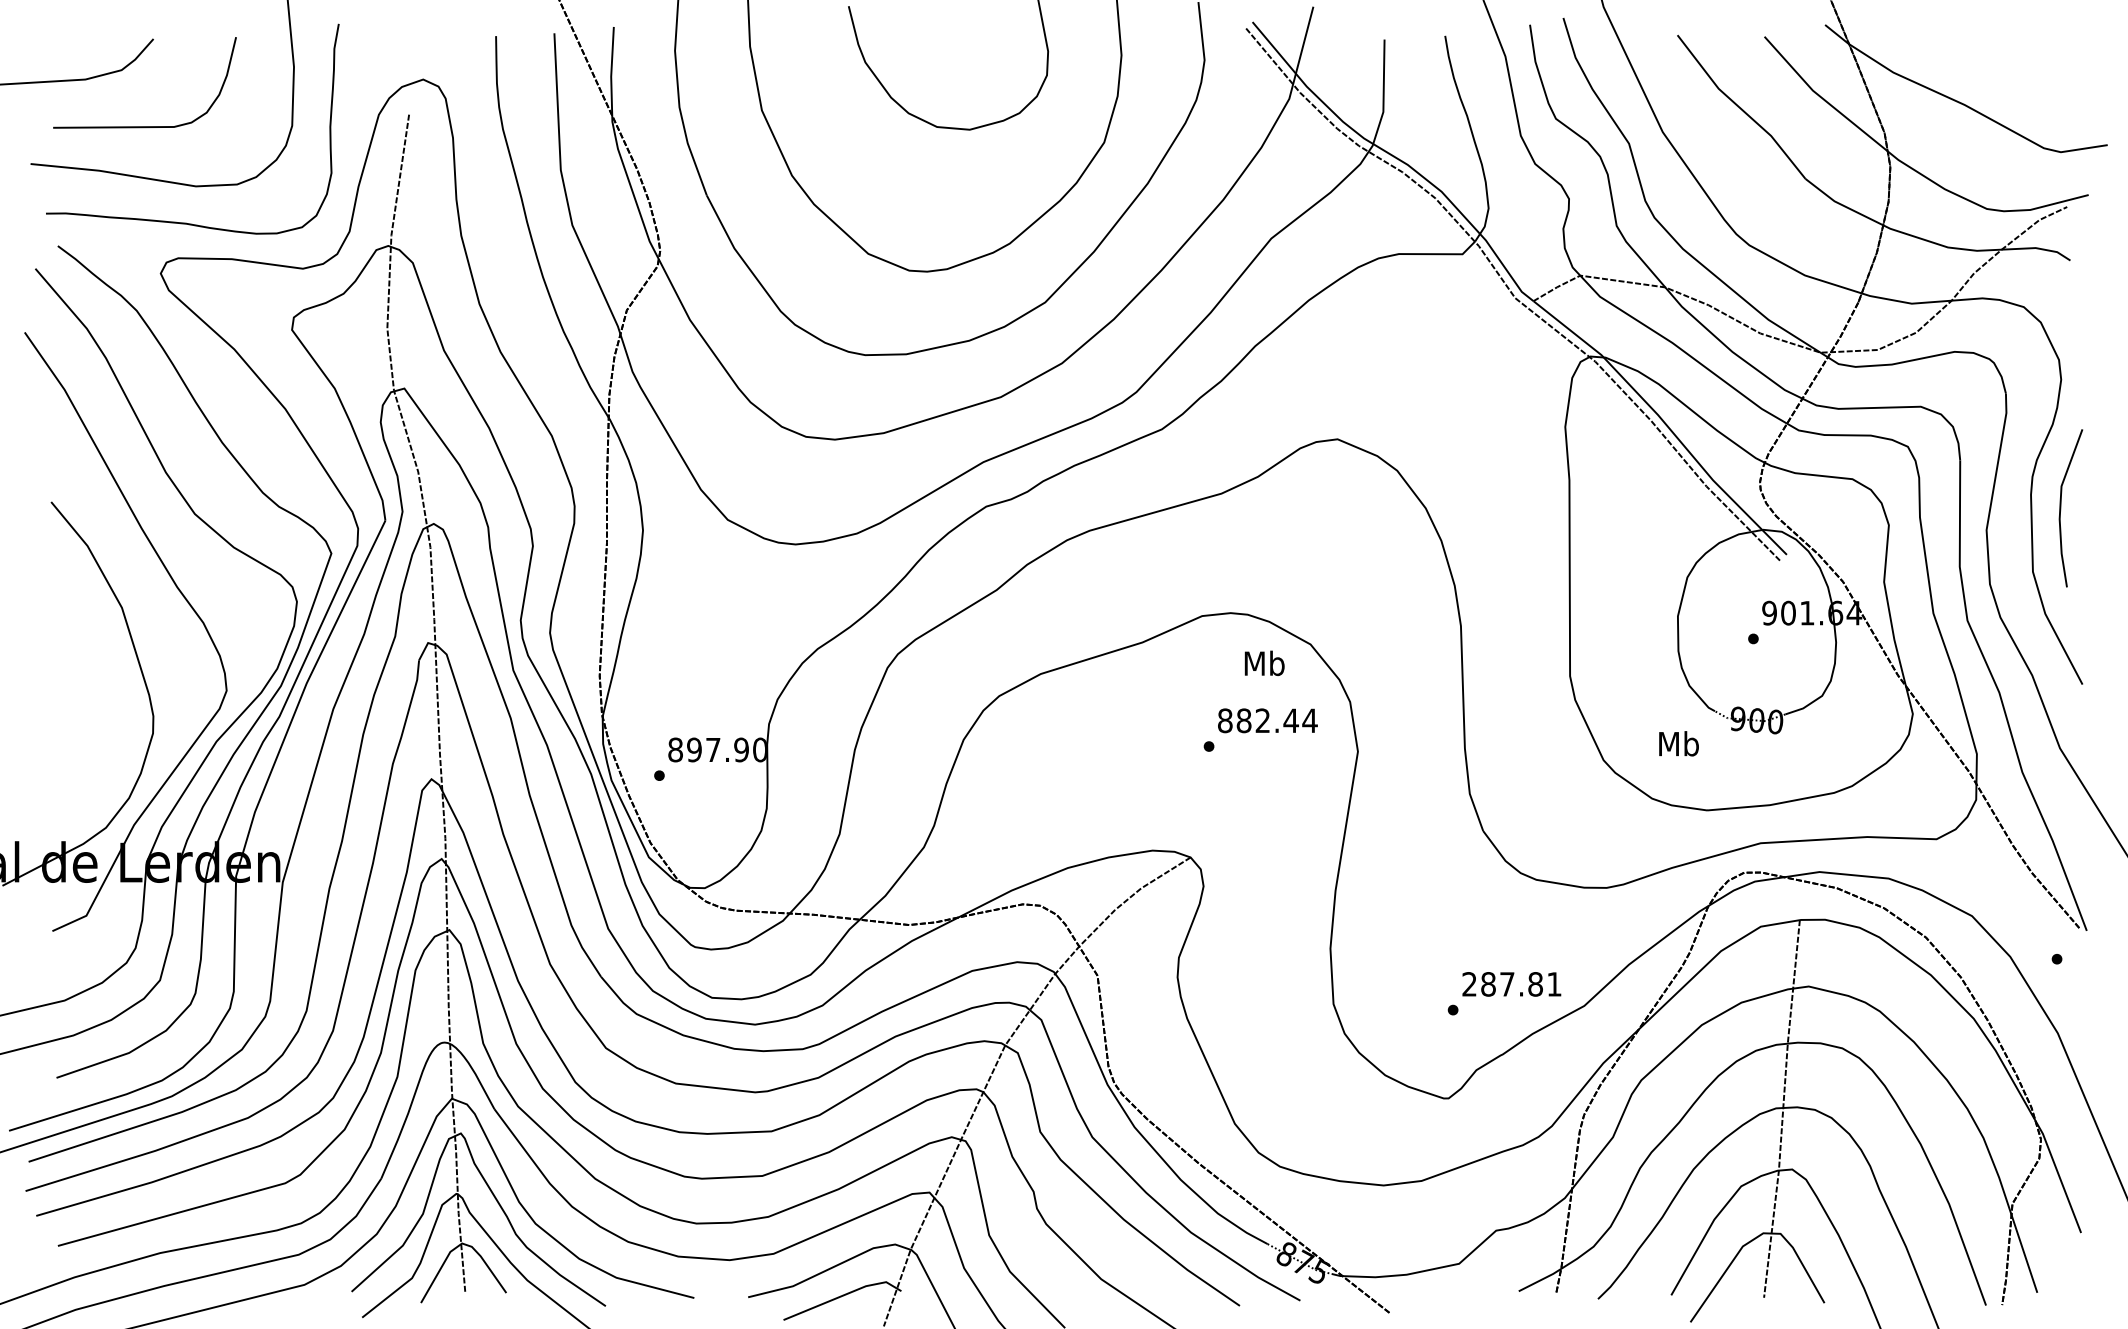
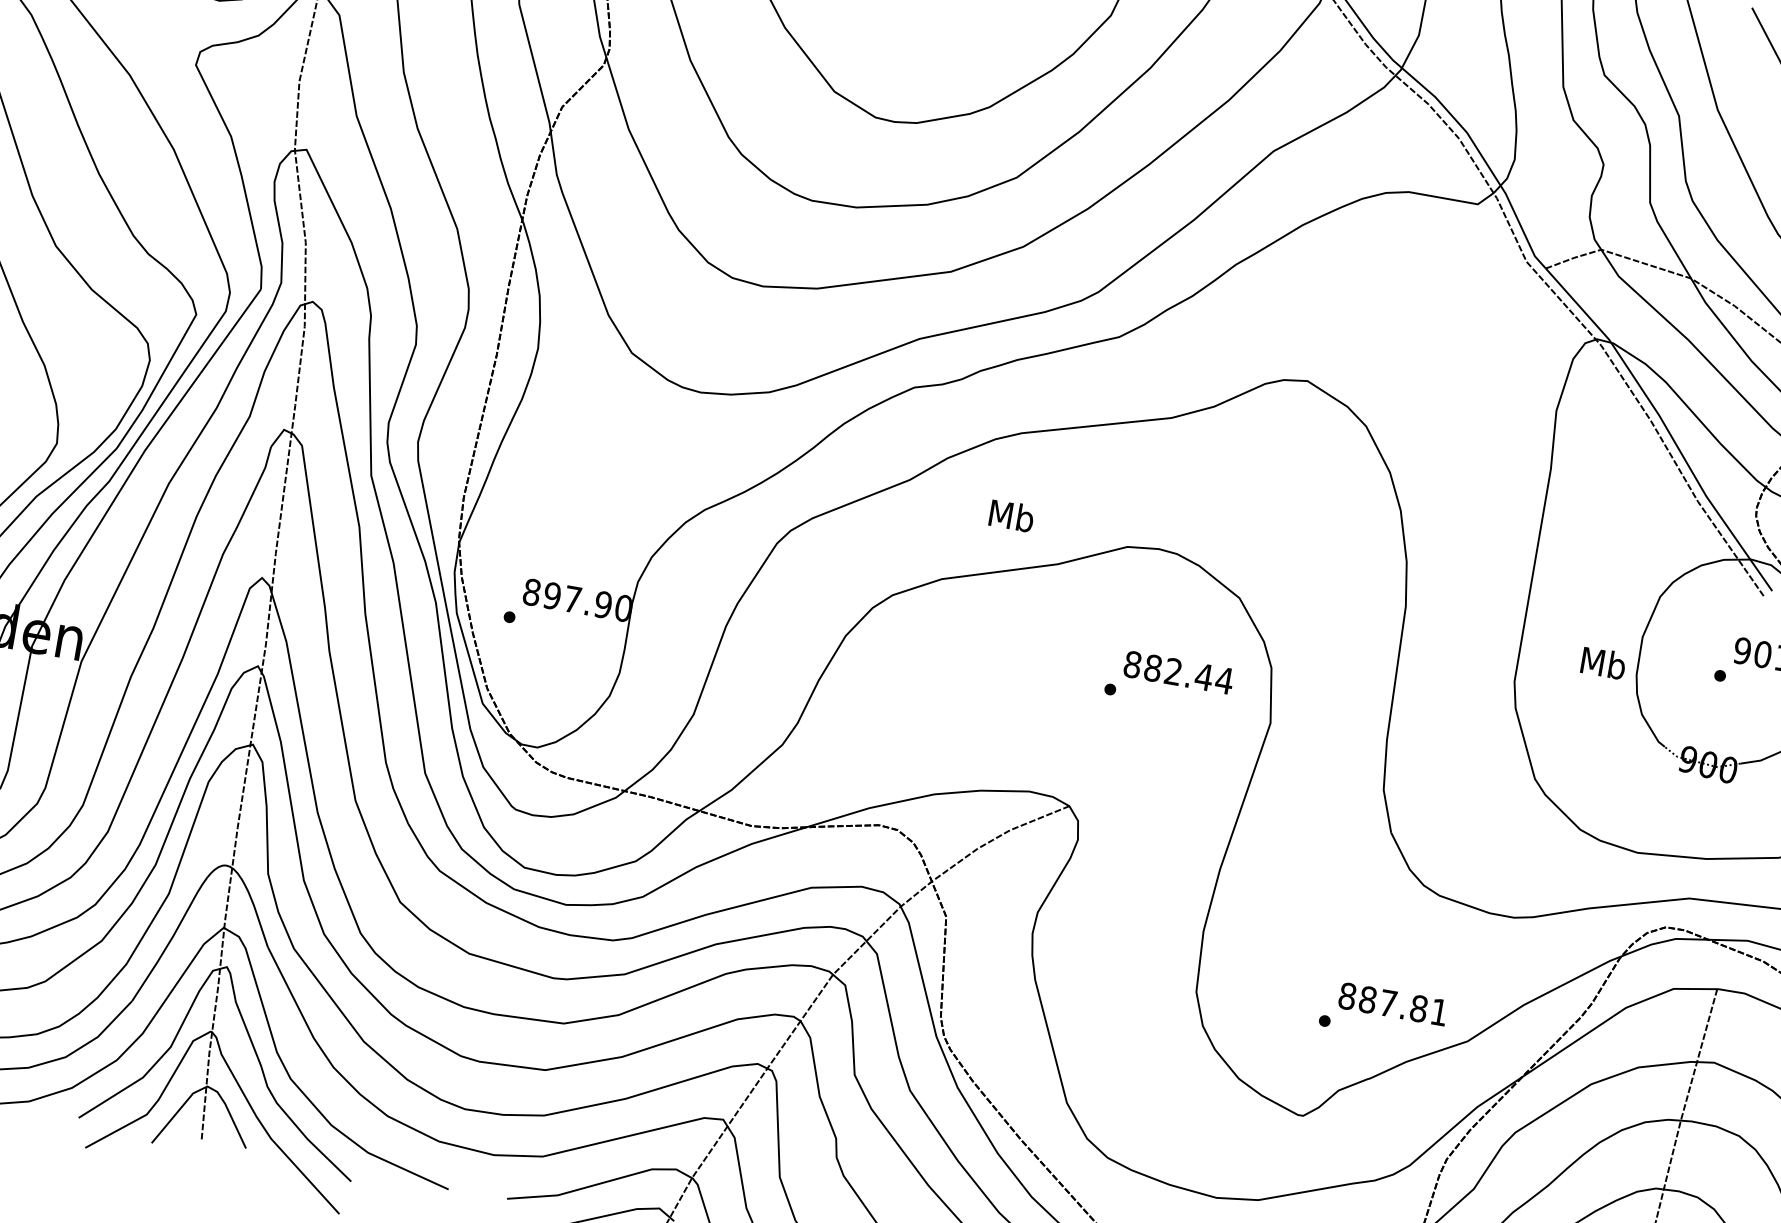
text: (1264, 662) -> (1011, 514), moved
text: (1678, 743) -> (1603, 662), moved
text: (1469, 984) -> (1347, 996), 287.81 -> 887.81

